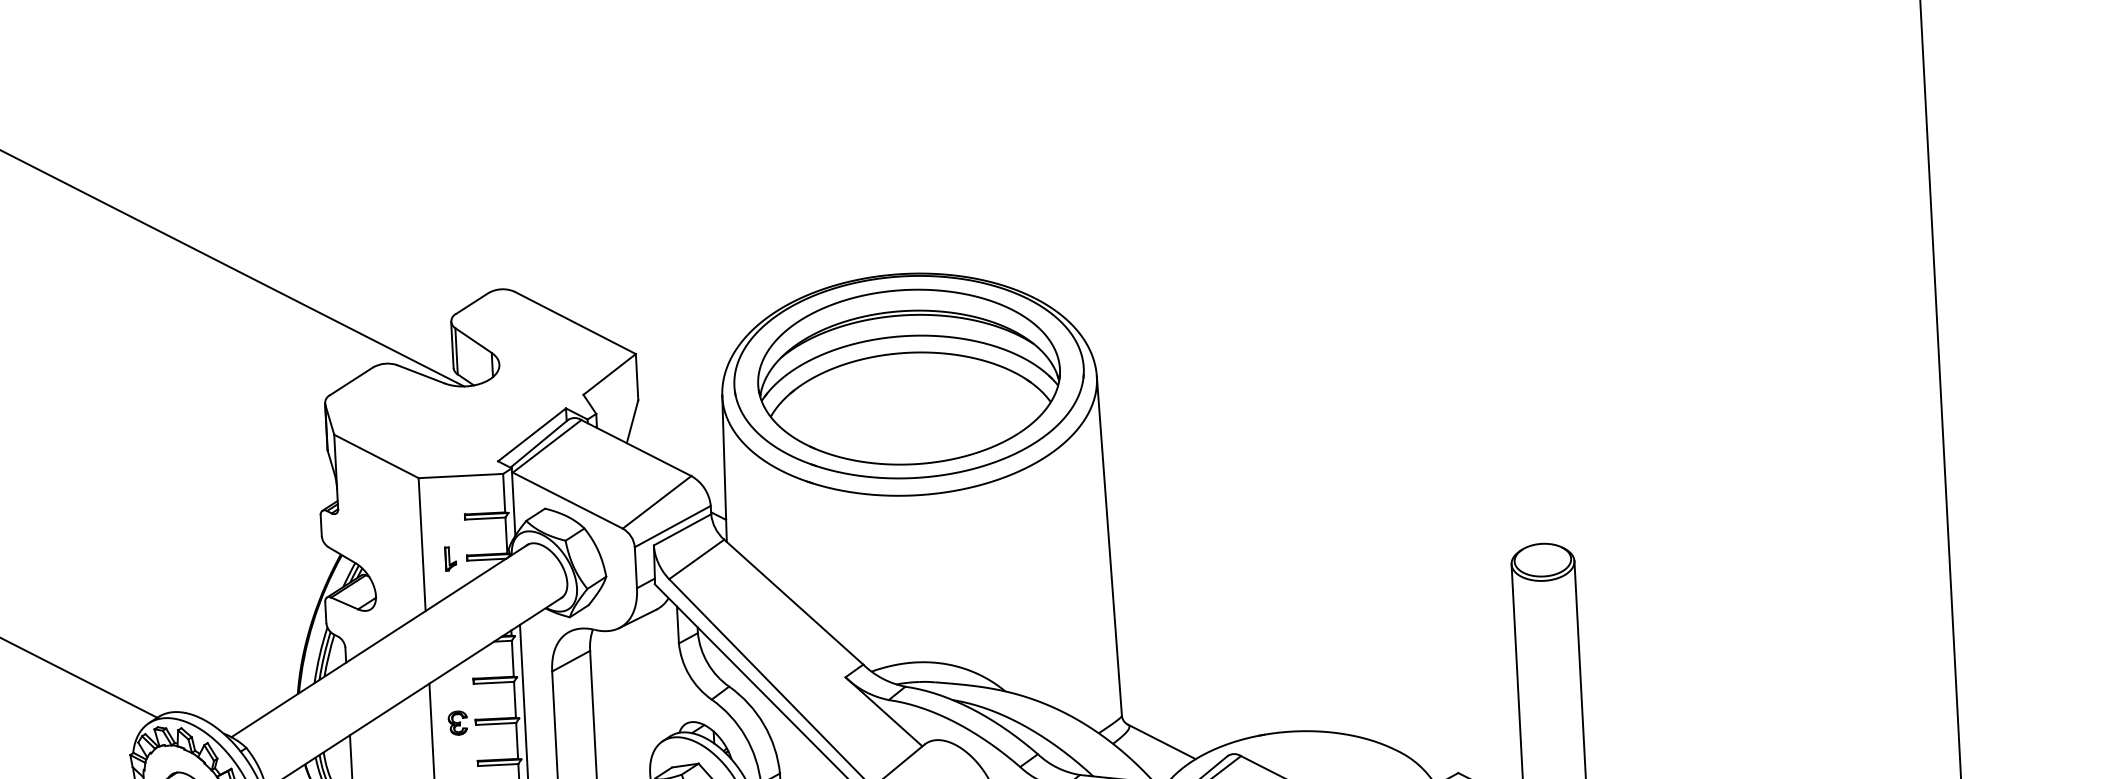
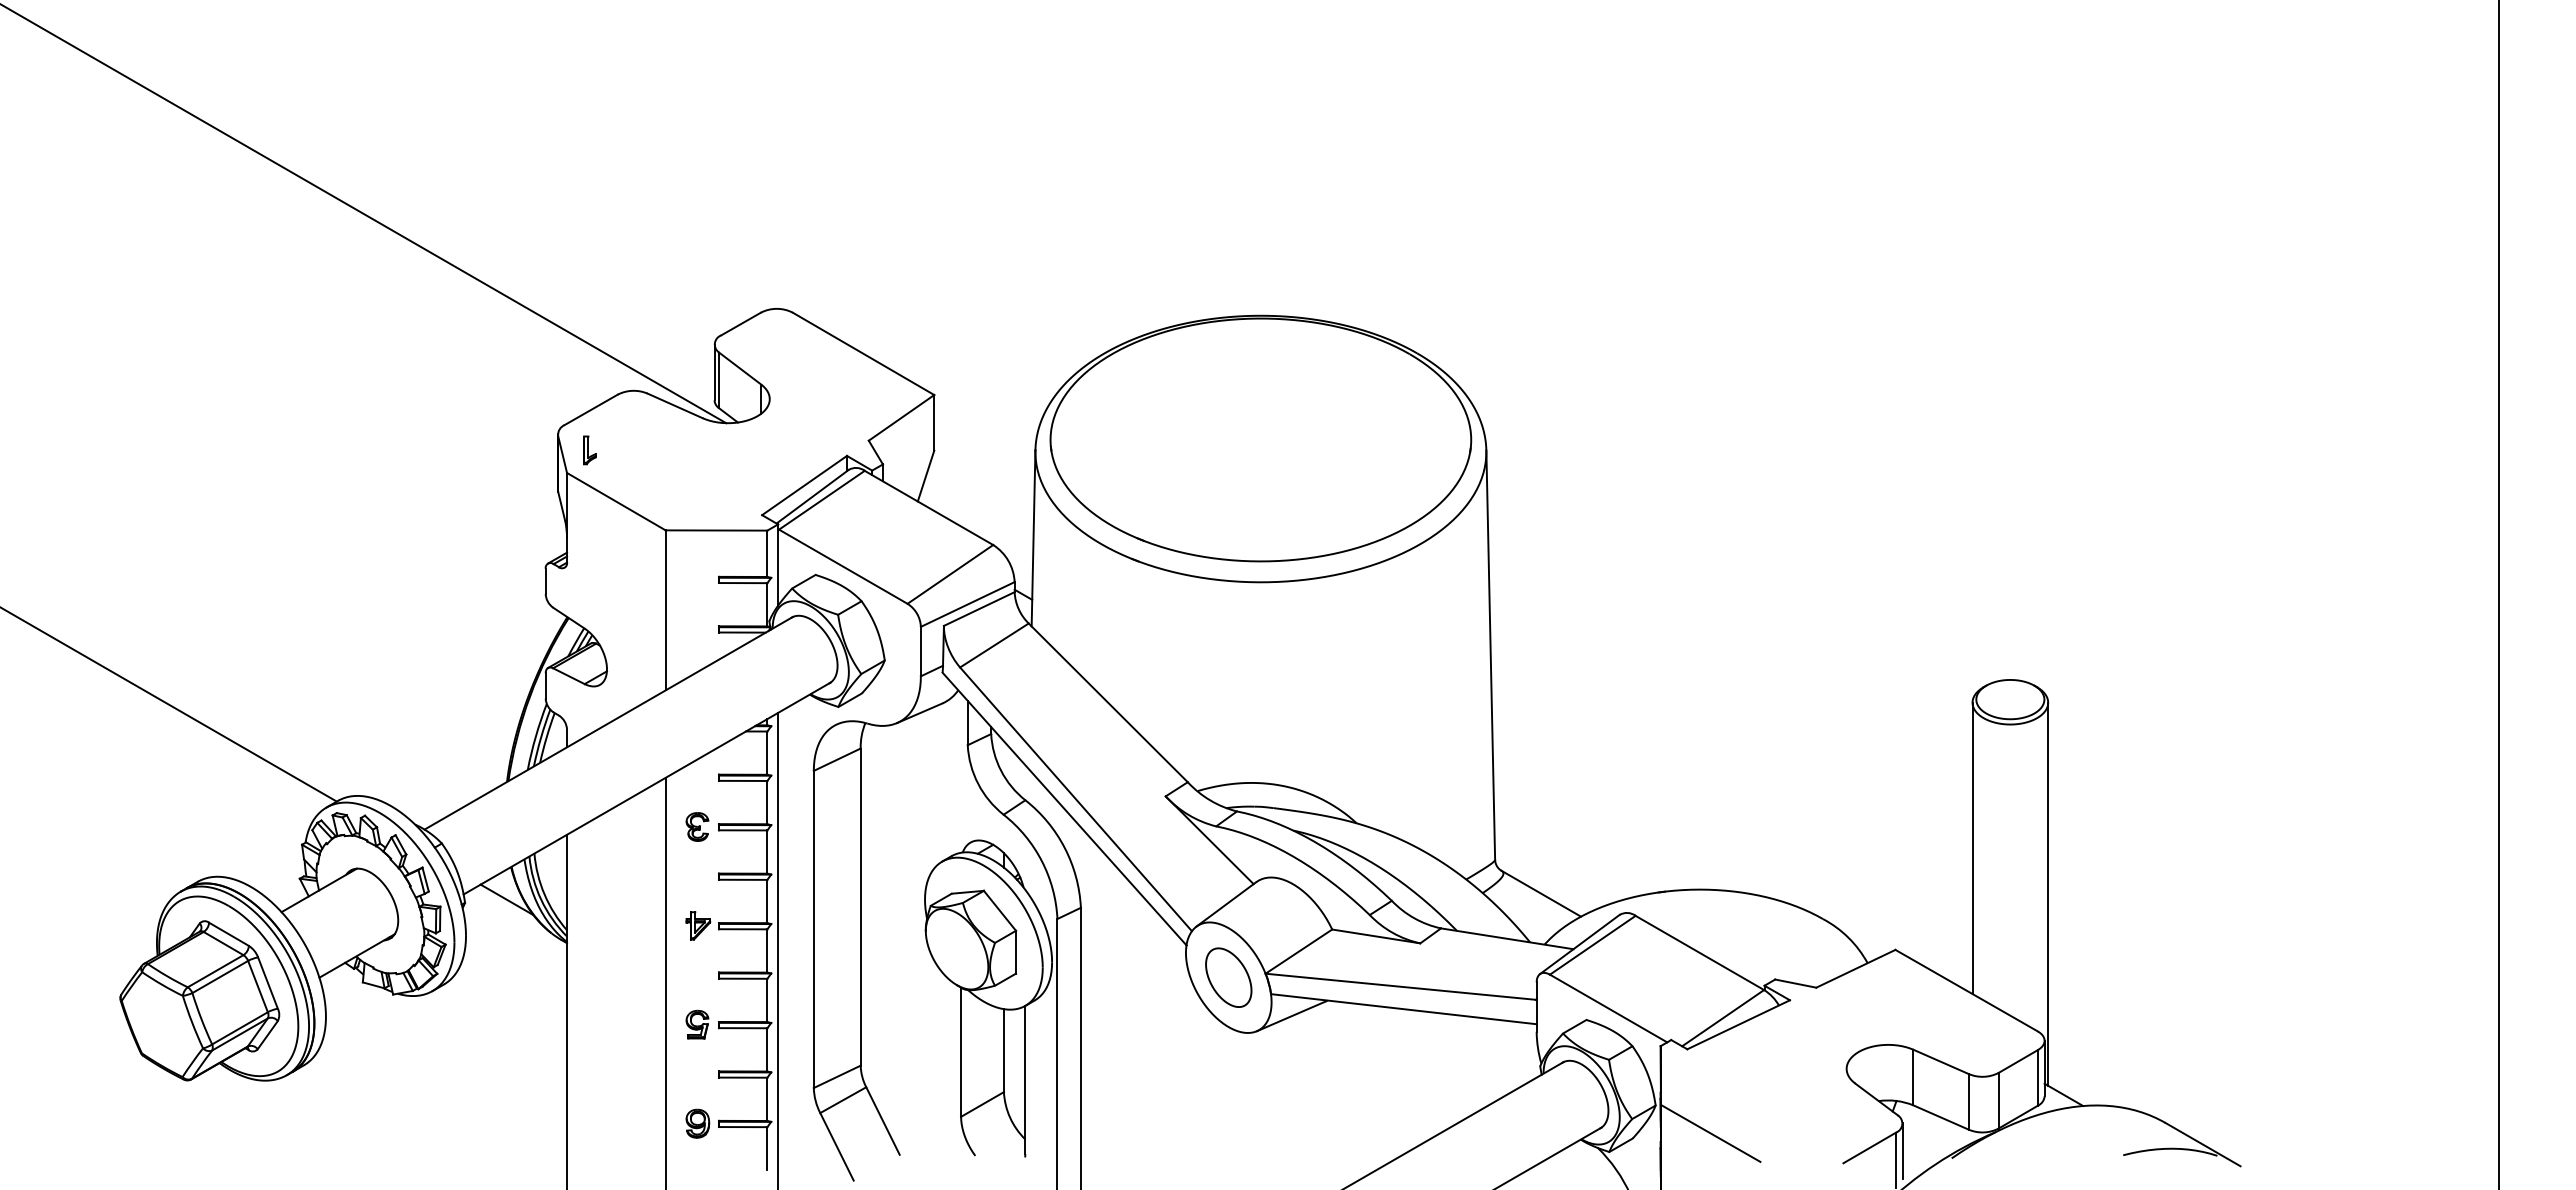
part: (908, 376) -> (1260, 439), removed
part: (450, 559) -> (589, 450), moved

